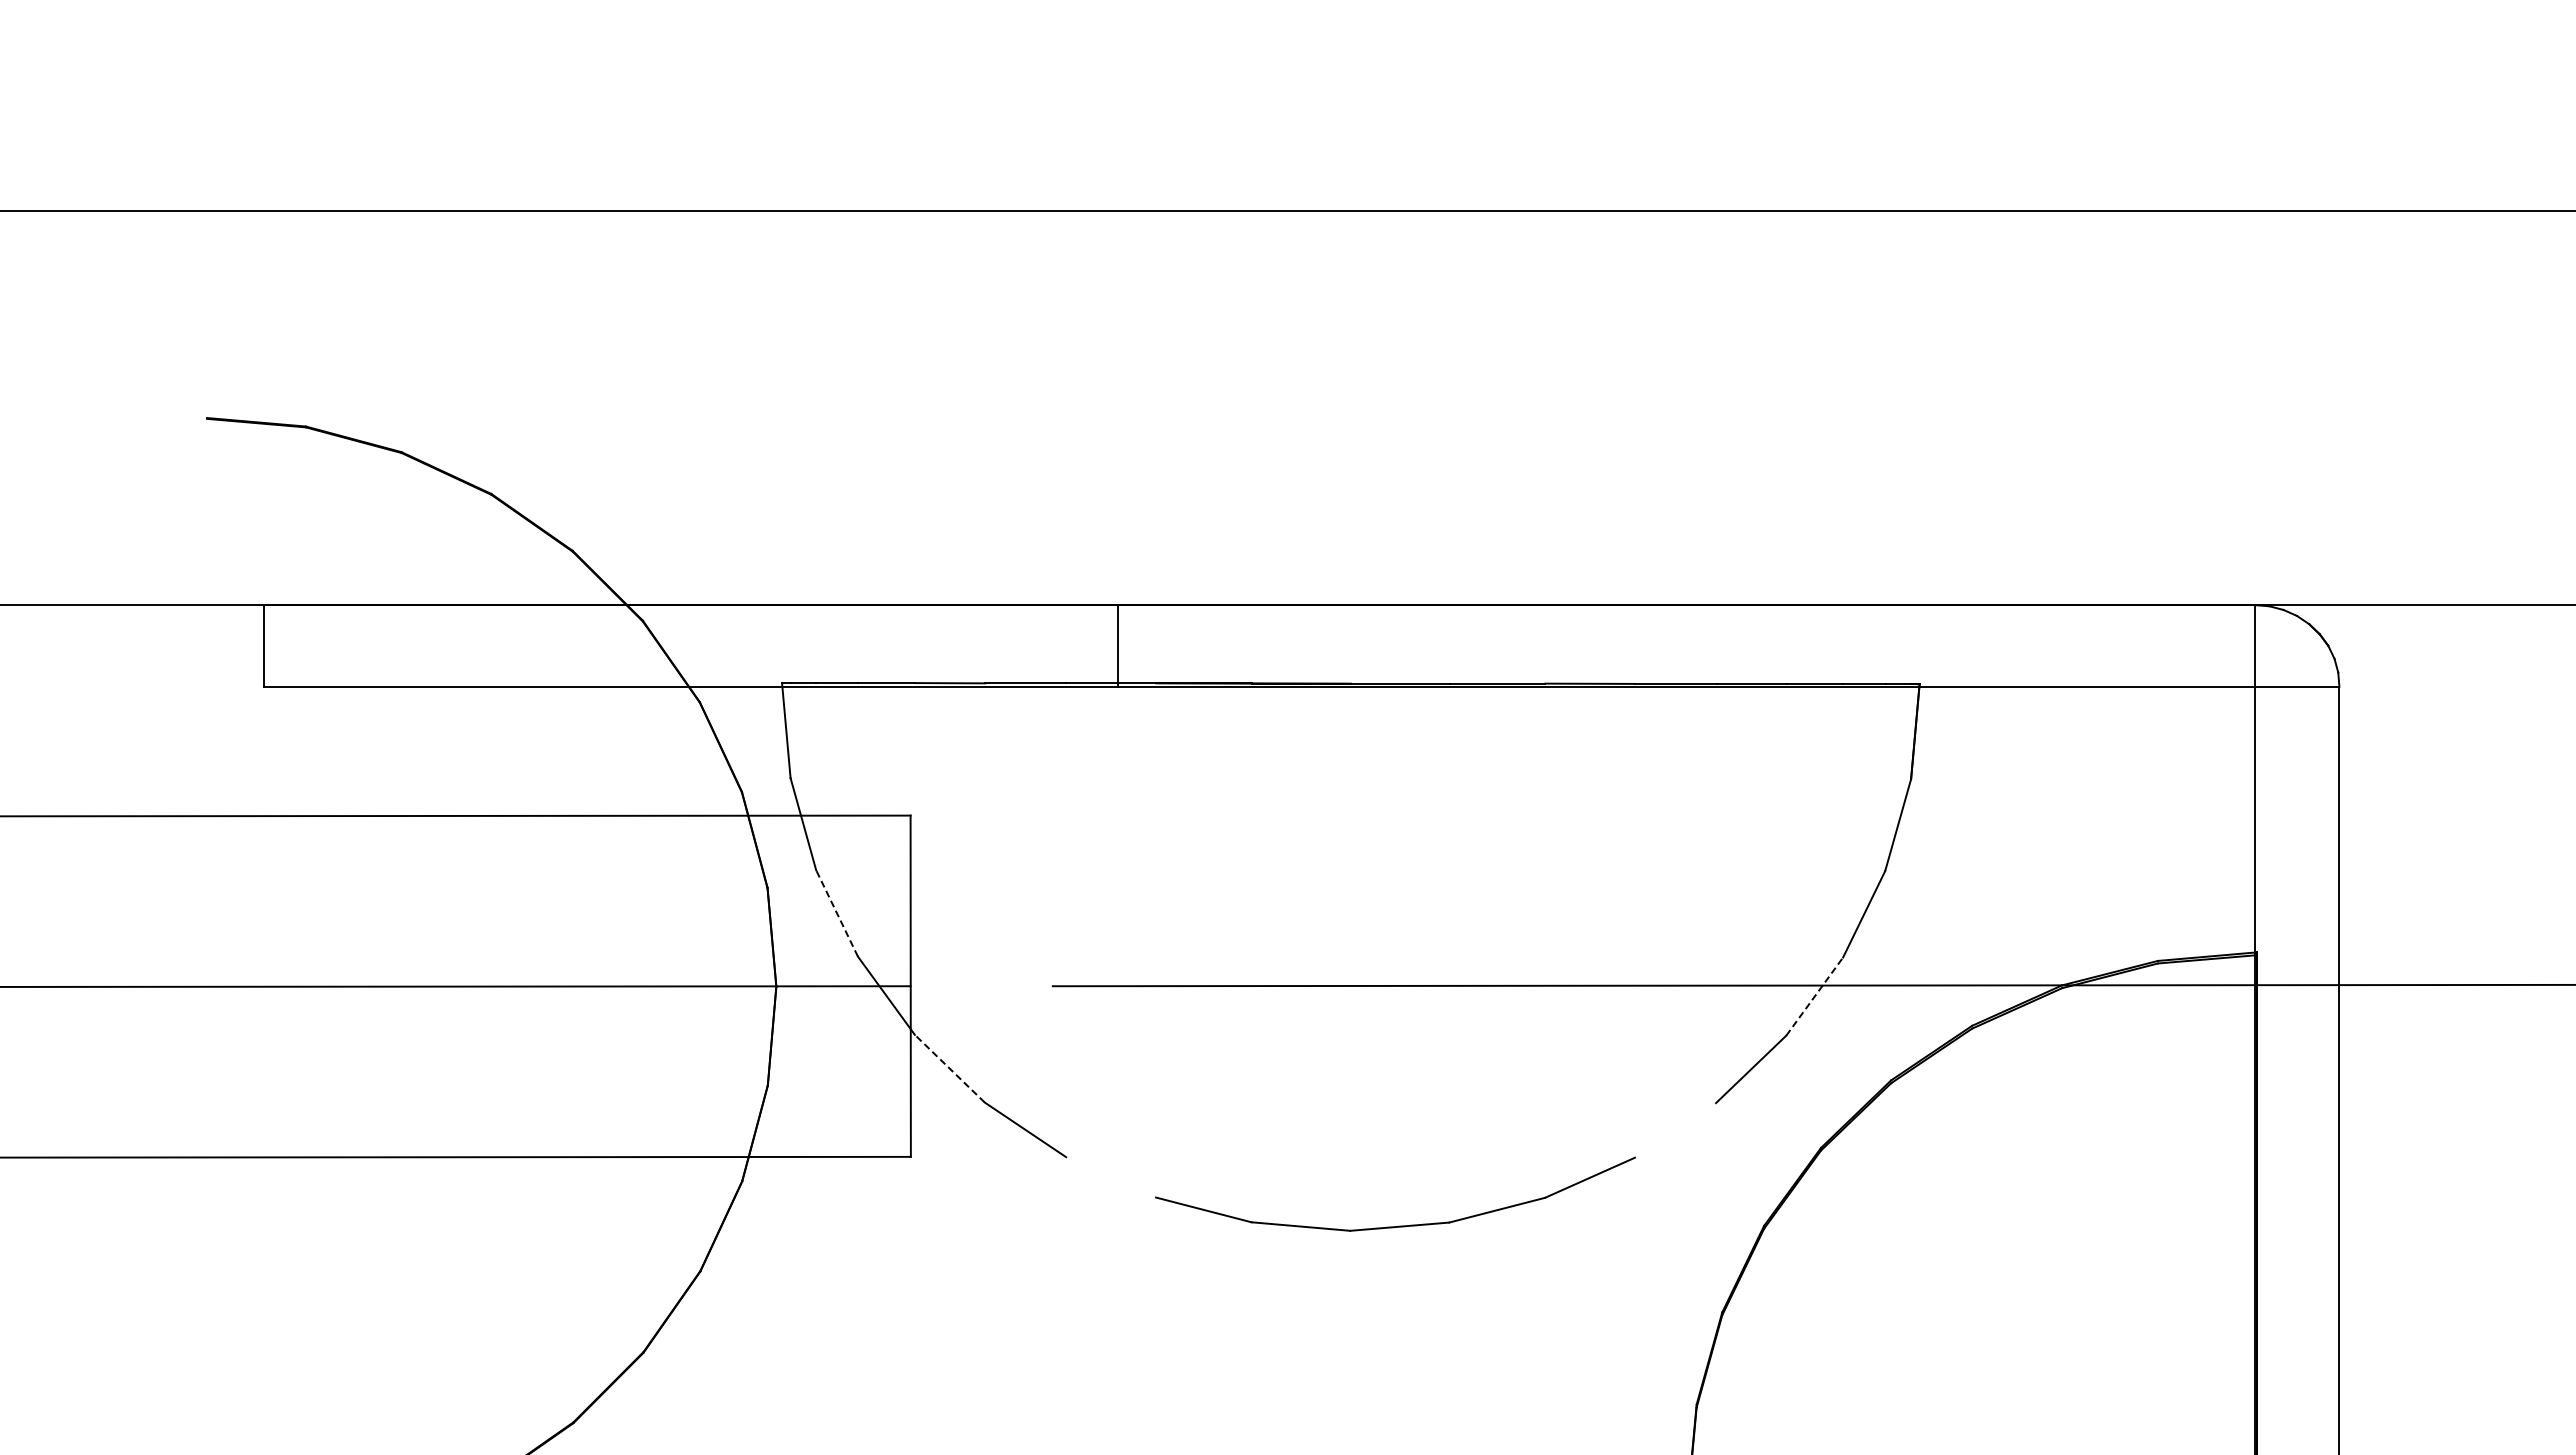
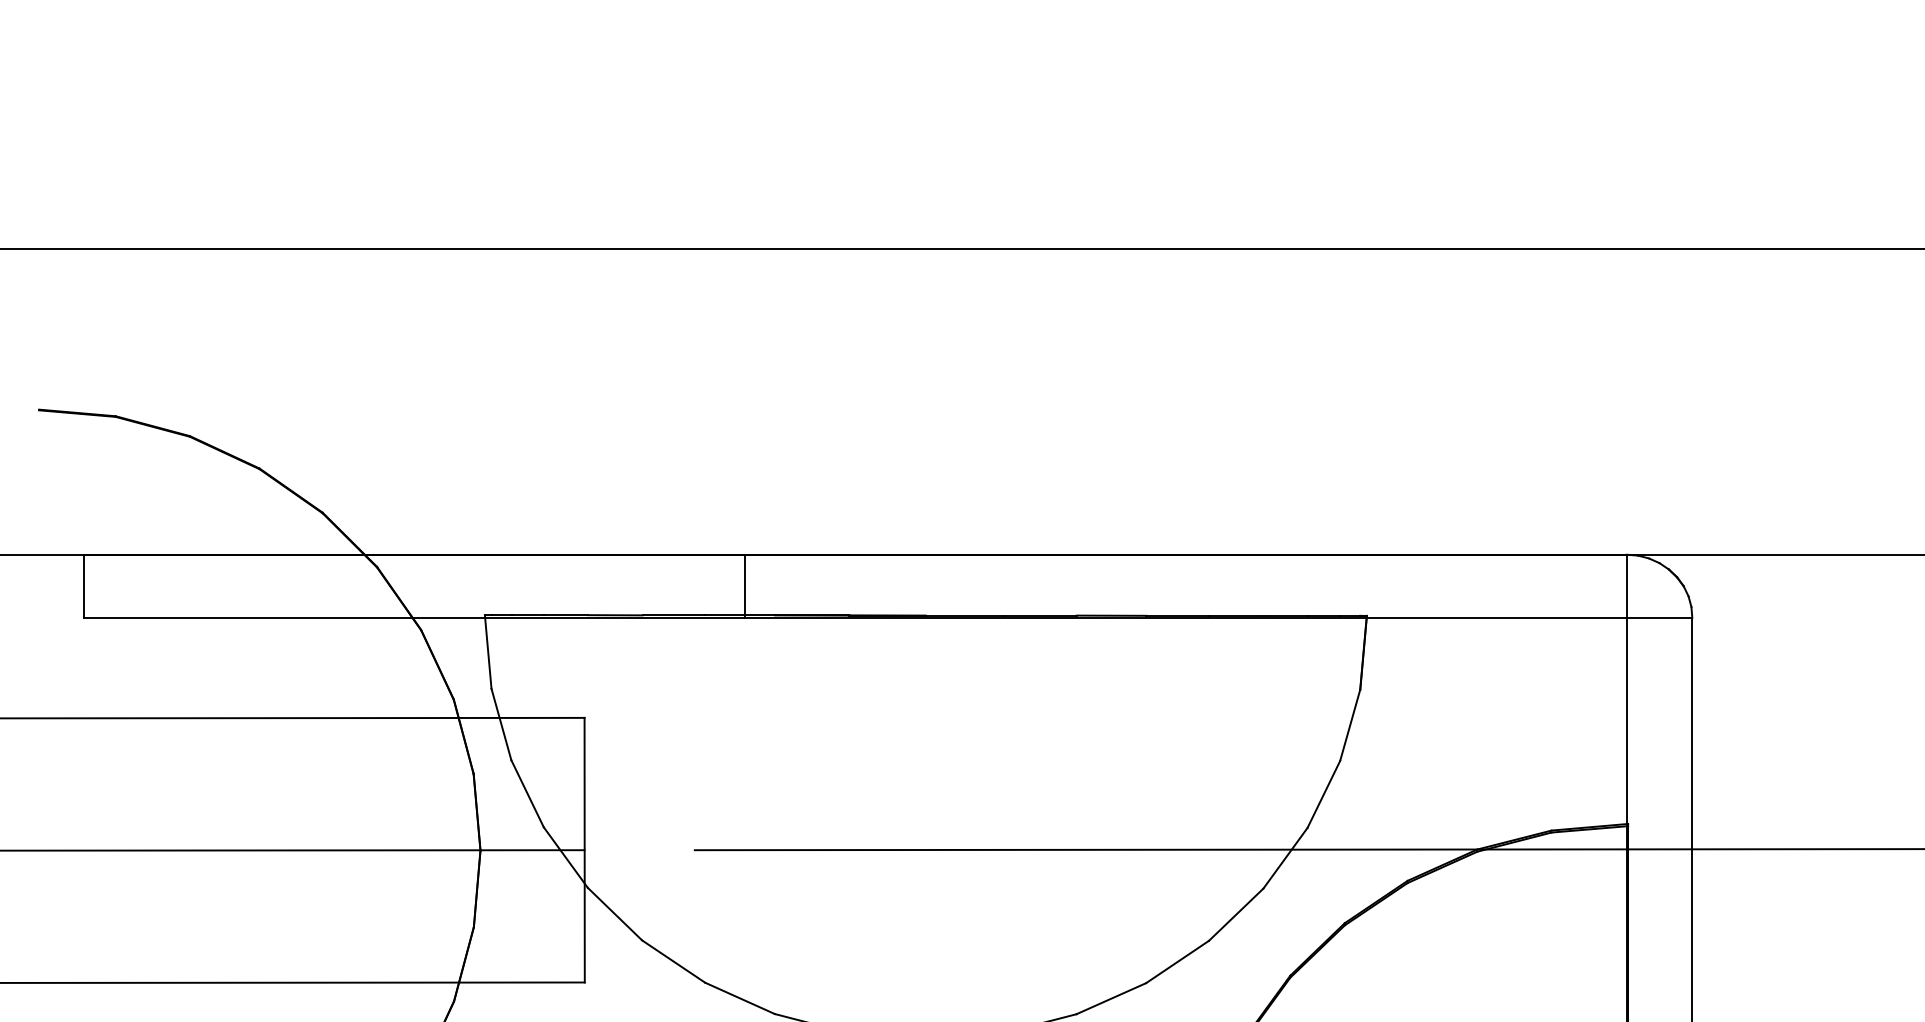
line: (836, 912) -> (527, 793), dashed -> solid
line: (1814, 996) -> (1285, 858), dashed -> solid
line: (949, 1068) -> (614, 913), dashed -> solid
line: (1675, 1130) -> (1177, 962), added
line: (1111, 1177) -> (740, 998), added

